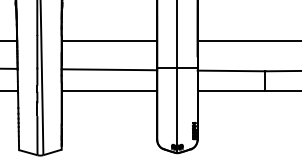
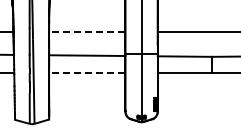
line: (108, 40) -> (86, 32), solid -> dashed
line: (108, 90) -> (86, 72), solid -> dashed

